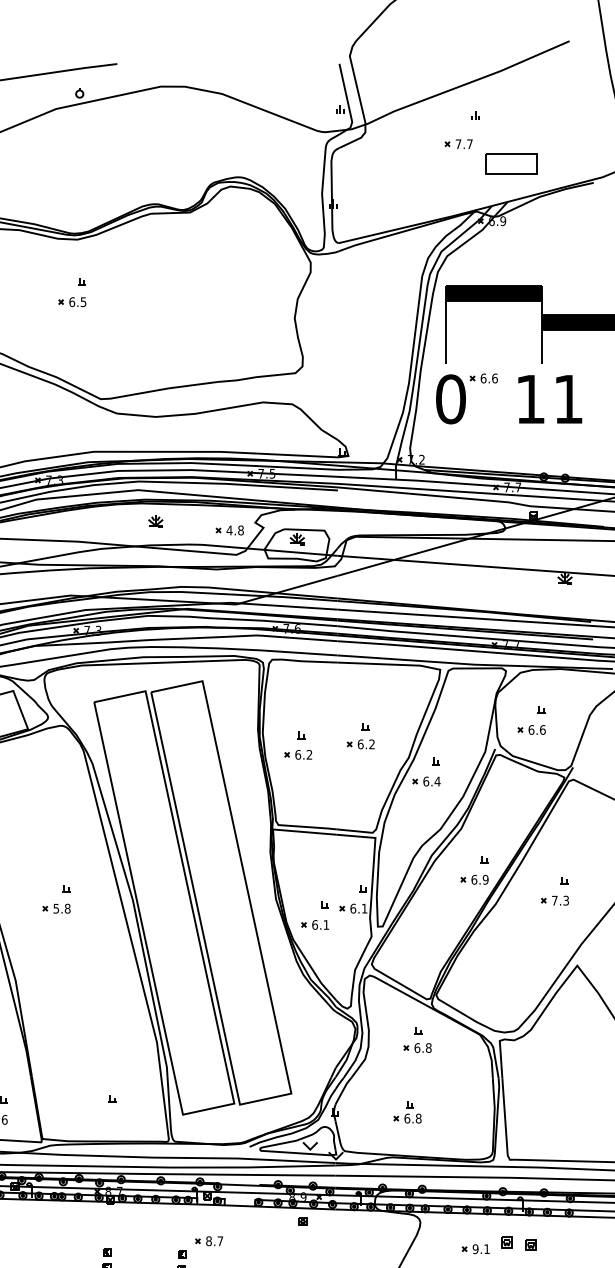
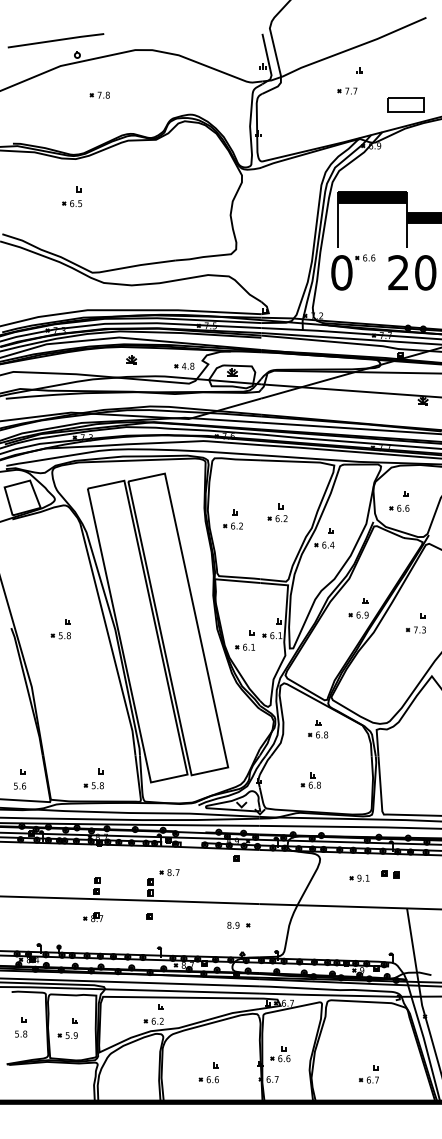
part: (110, 148) -> (99, 94), added
part: (510, 162) -> (405, 104), moved
text: (550, 398) -> (412, 272), 11 -> 20
part: (102, 1118) -> (93, 785), added
part: (519, 1243) -> (390, 874), size x0.71

